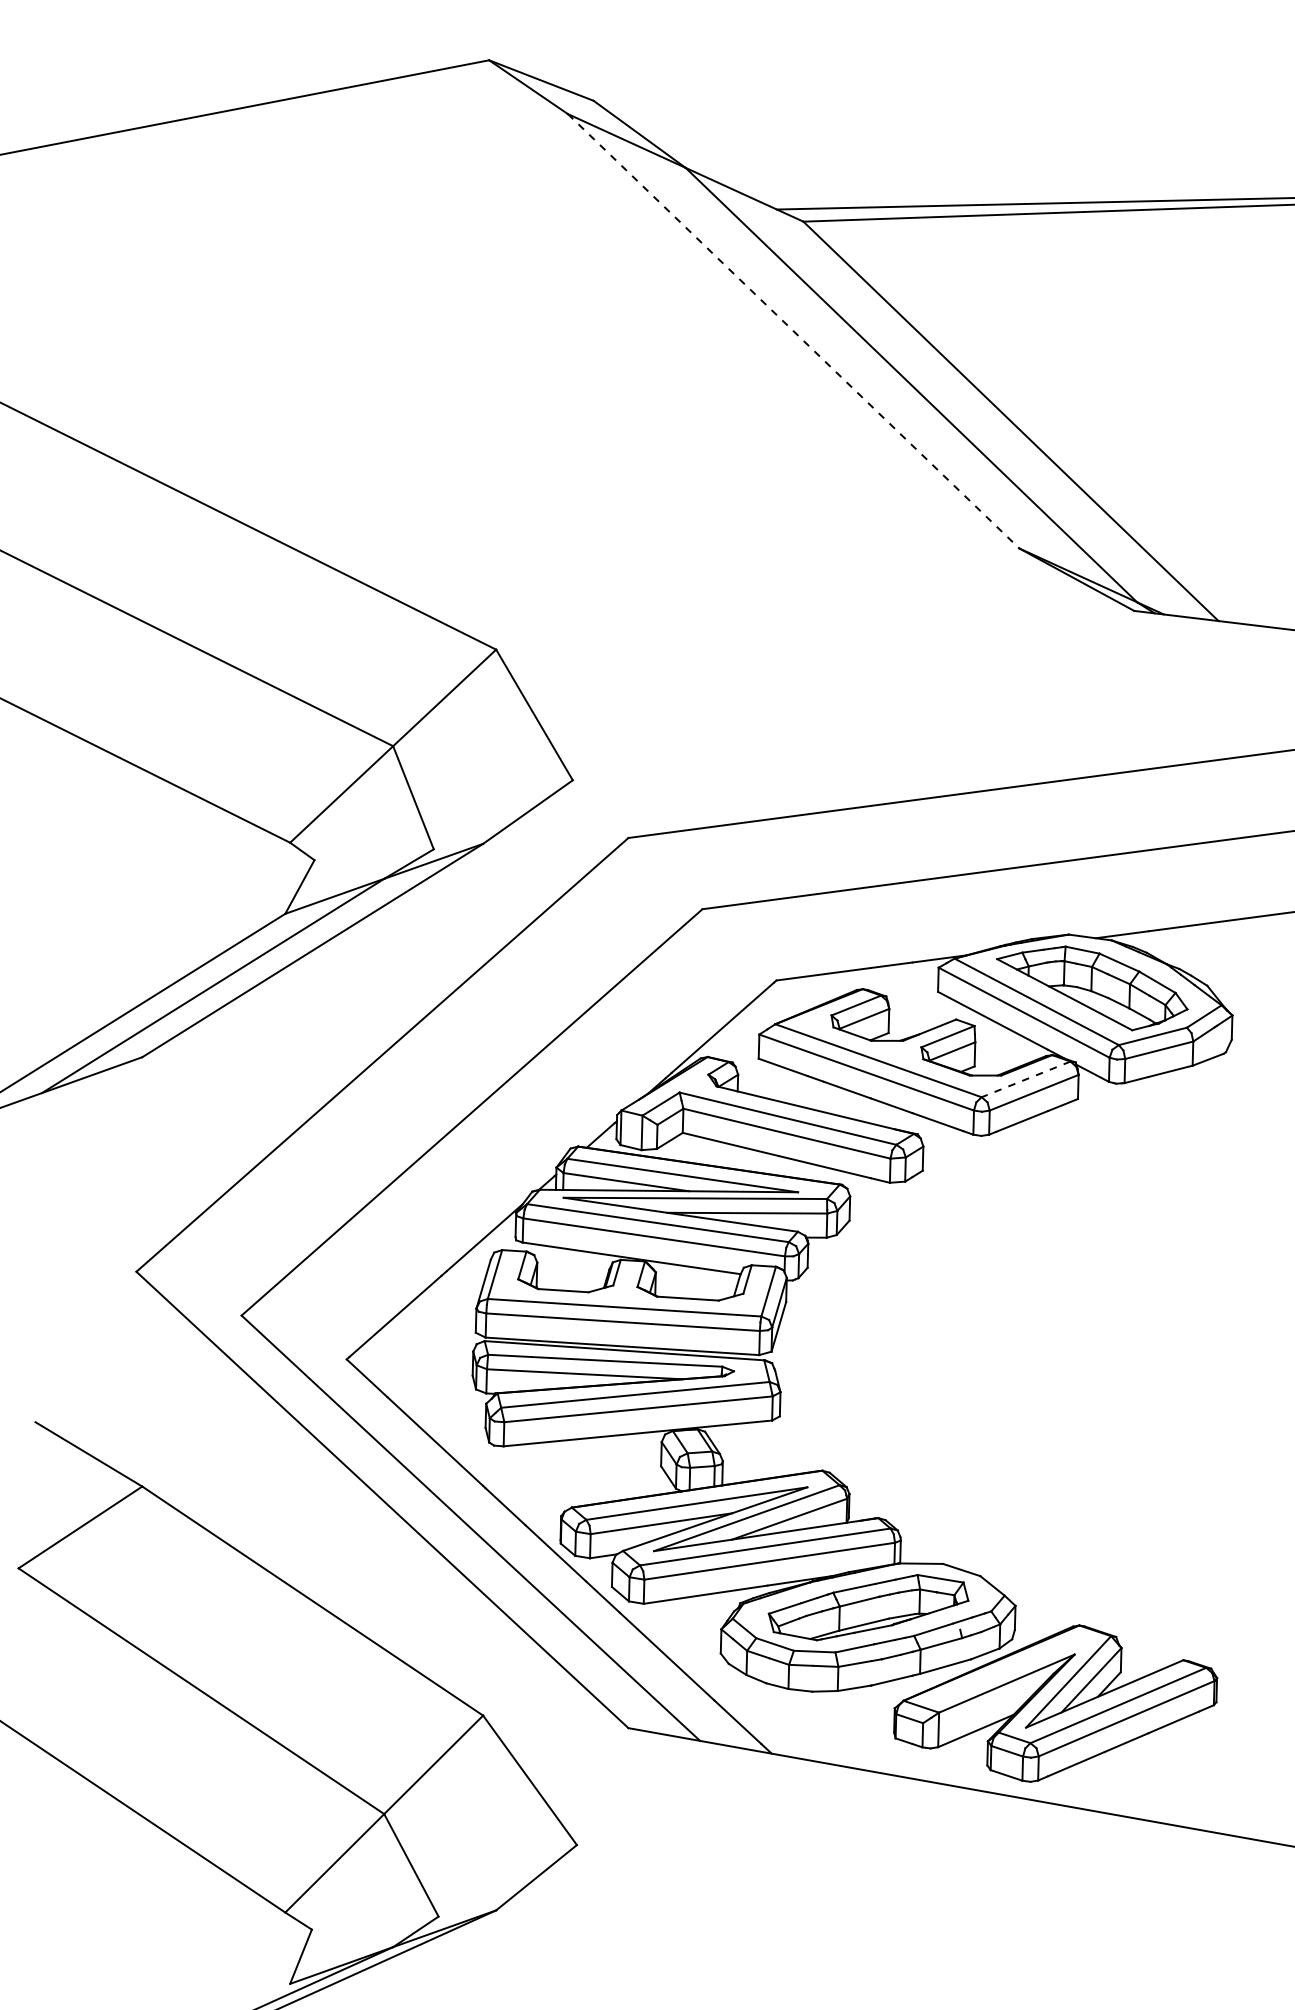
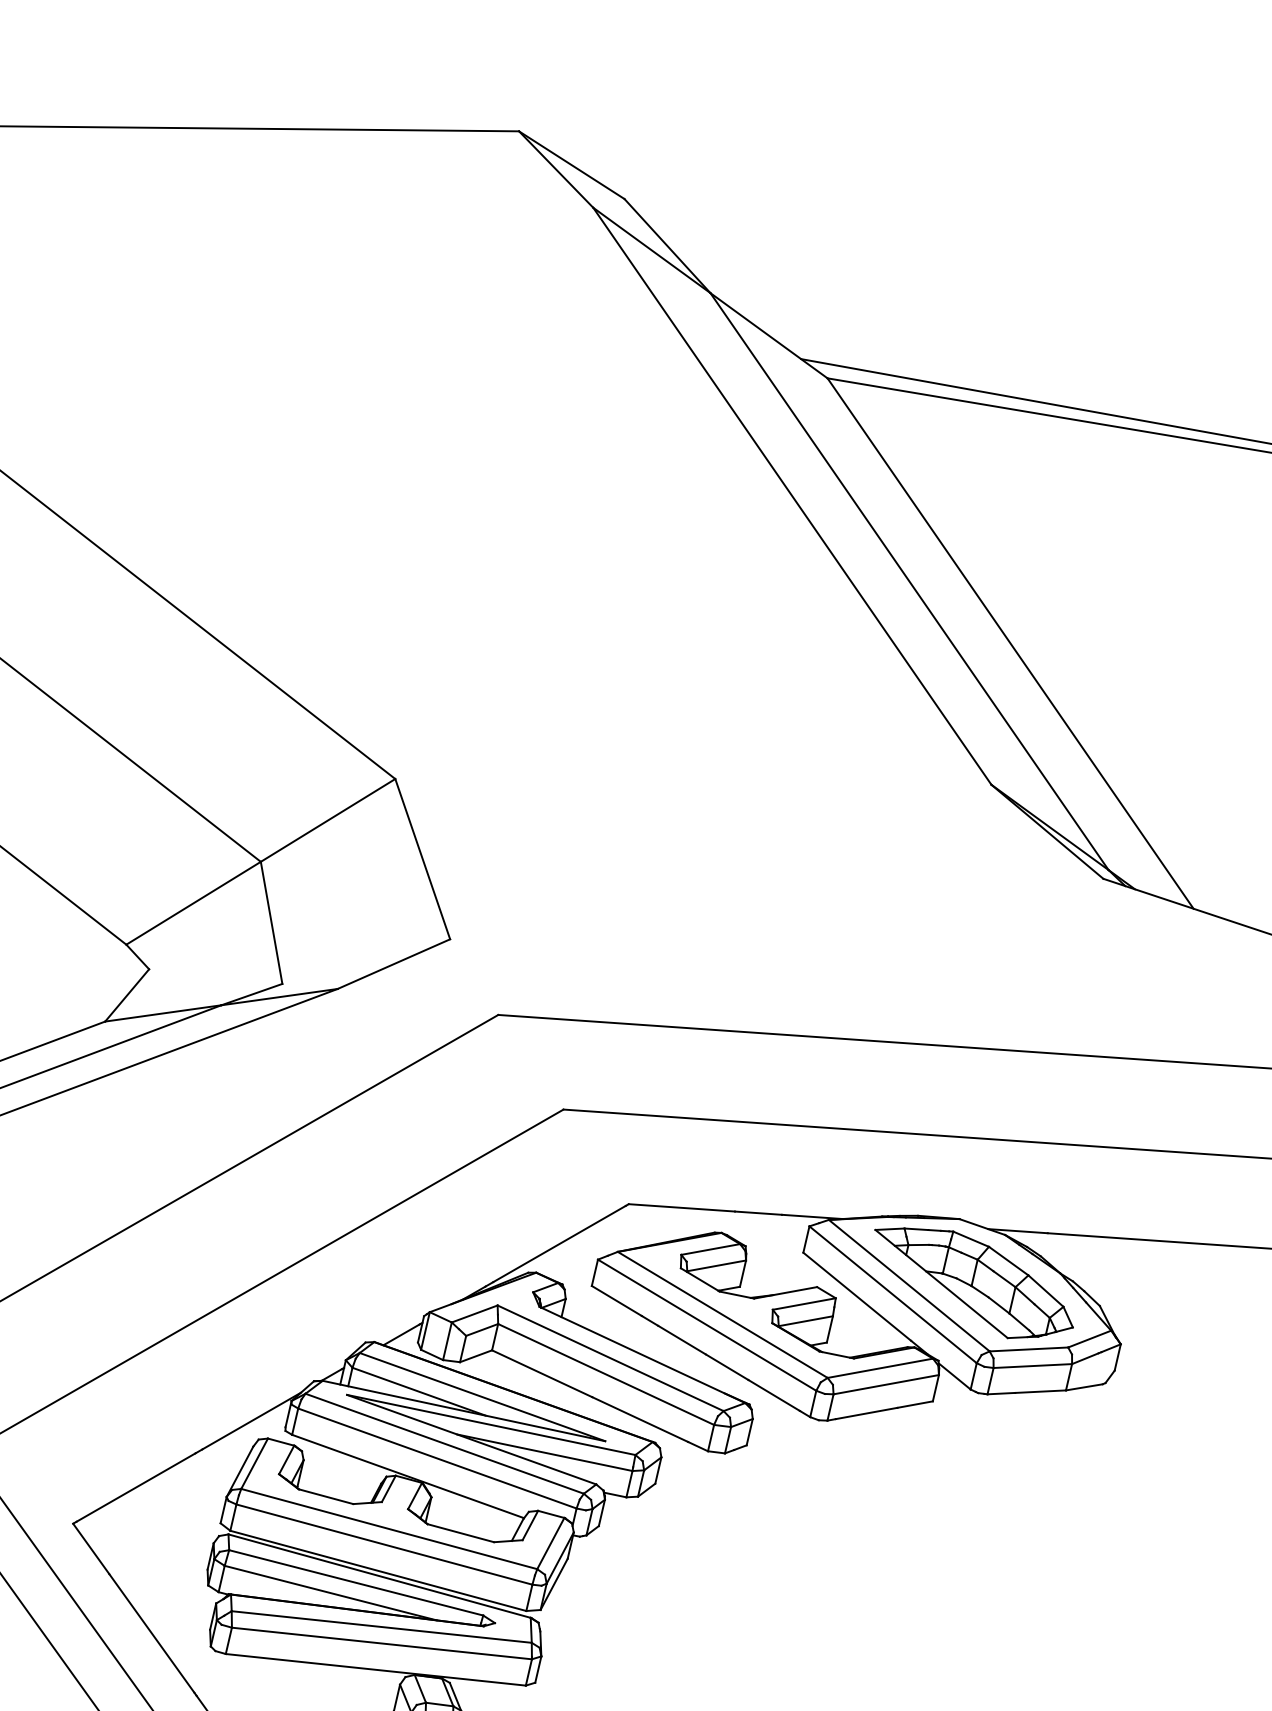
line: (793, 331) -> (792, 496), dashed -> solid
line: (1026, 1079) -> (880, 1368), dashed -> solid

